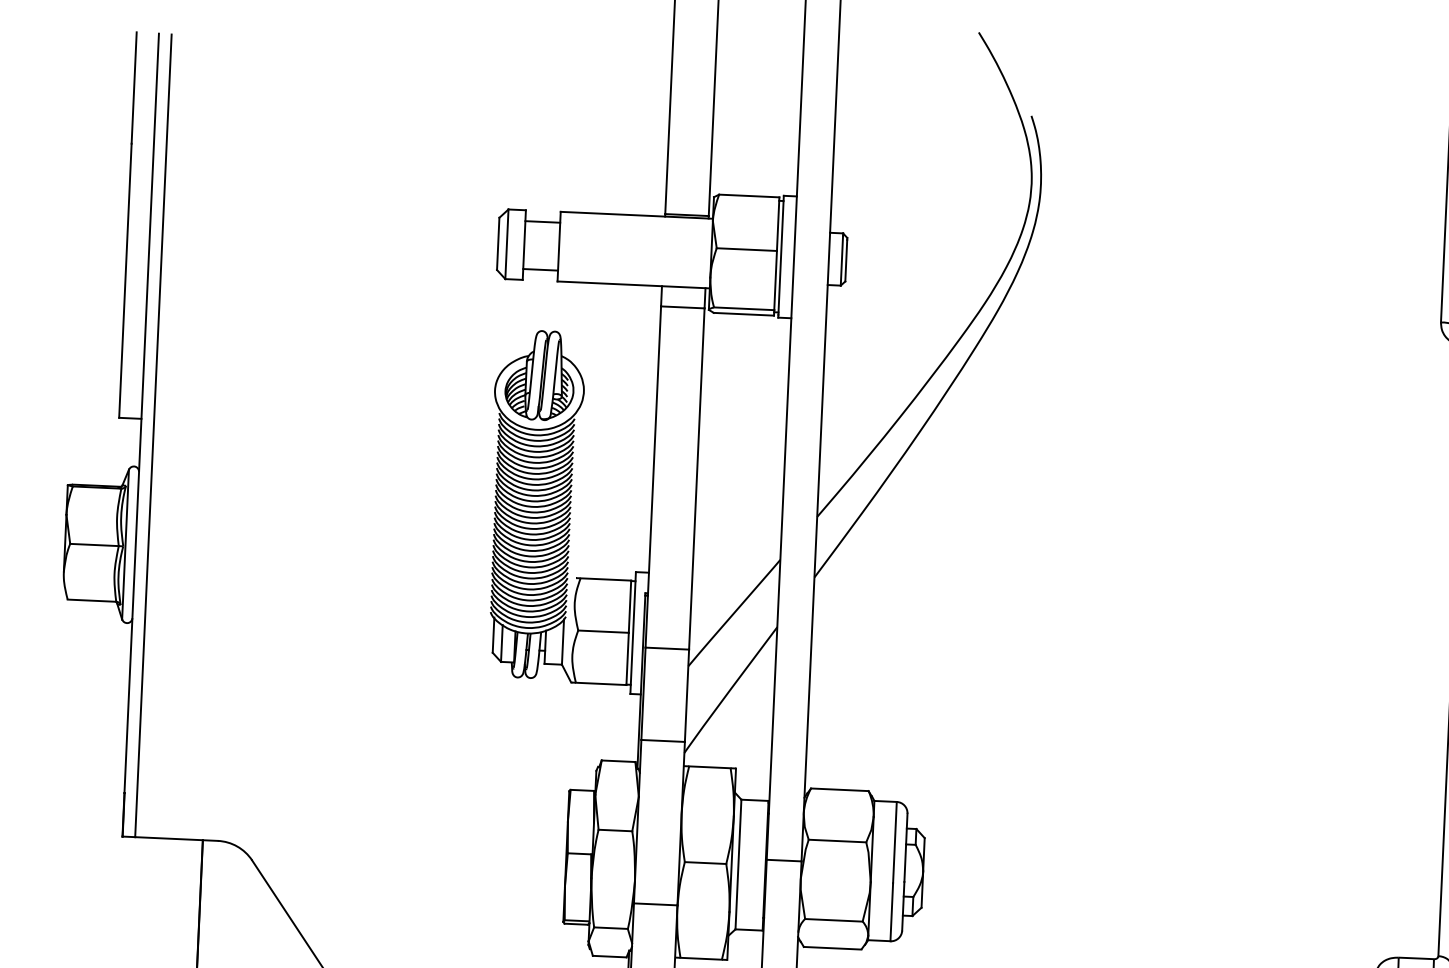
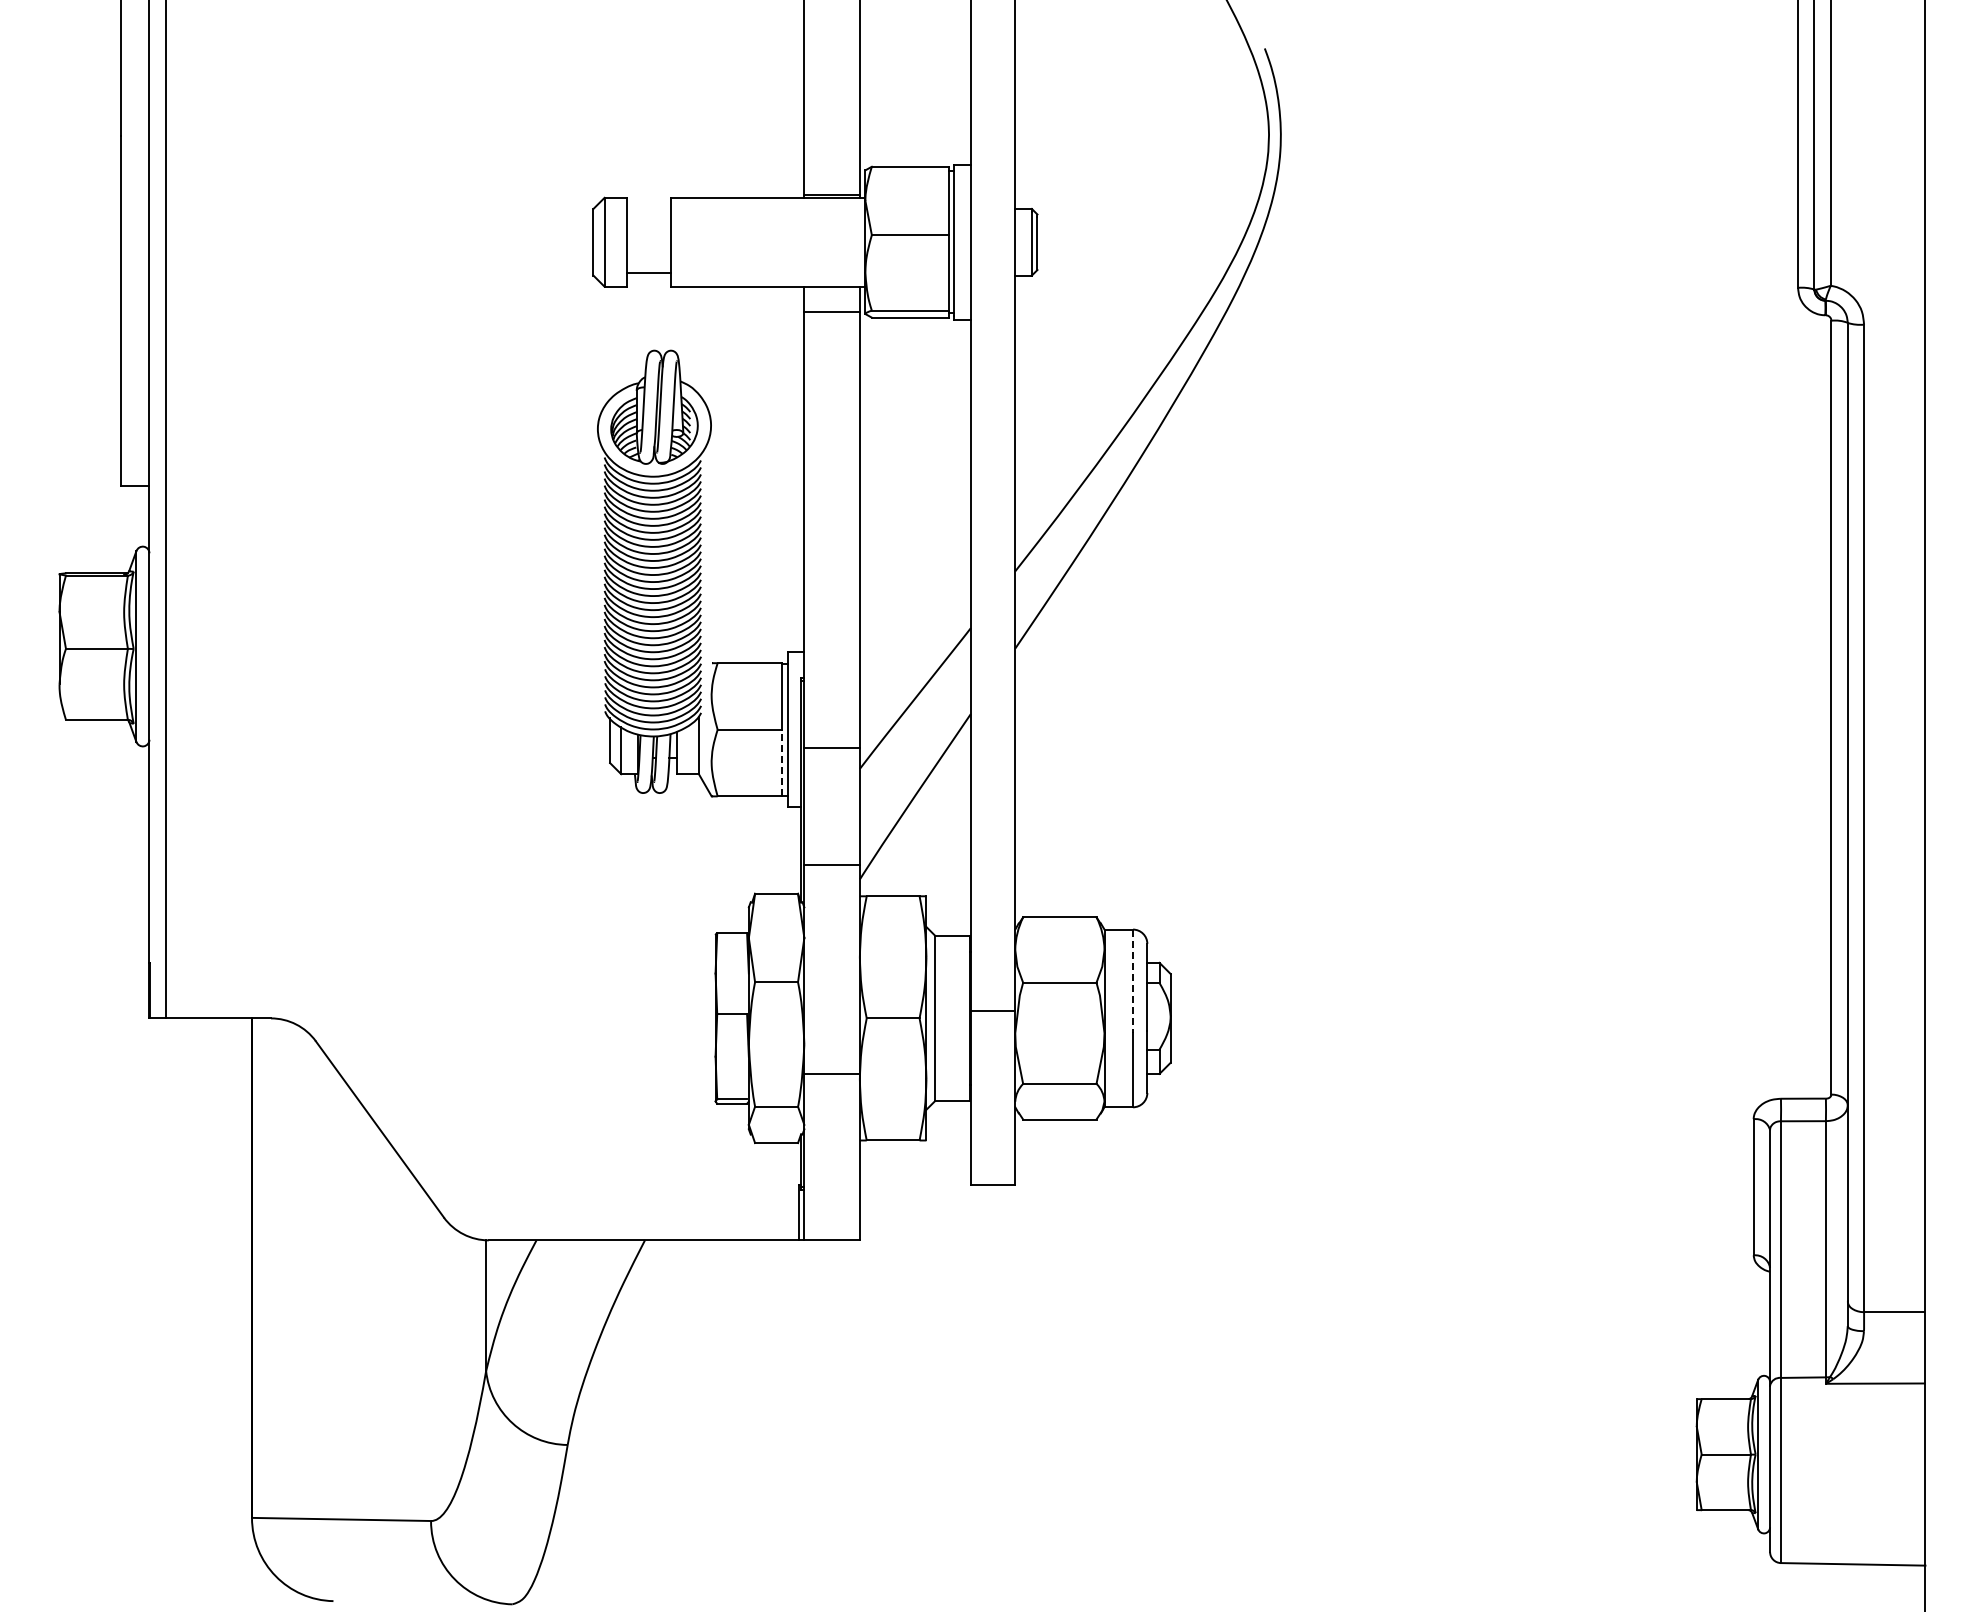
line: (542, 221) -> (648, 211), removed
line: (627, 658) -> (782, 762), solid -> dashed
line: (895, 842) -> (1133, 981), solid -> dashed

